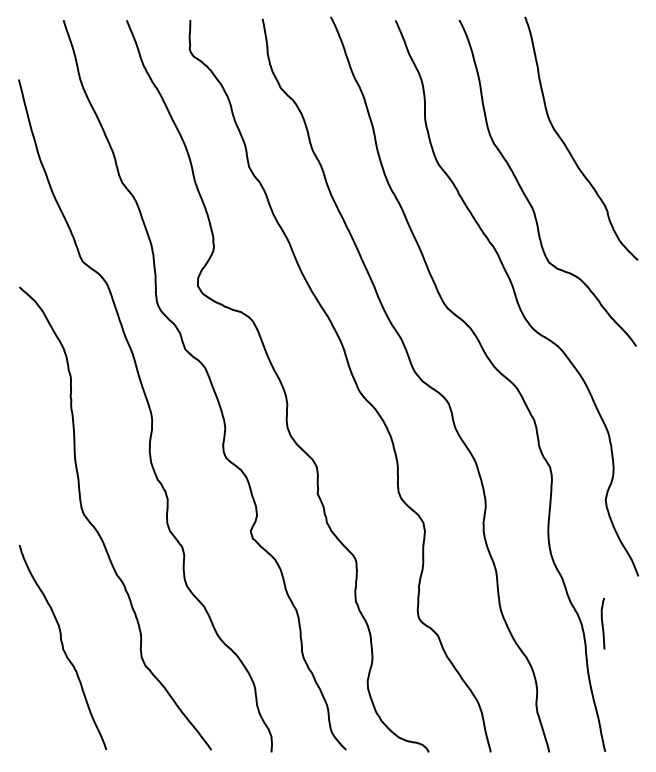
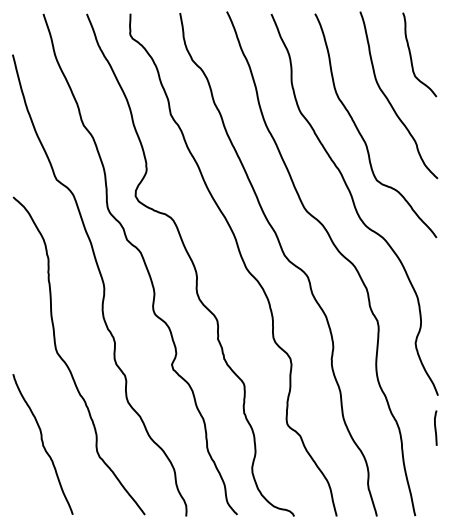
curve: (599, 79) -> (411, 54), added
curve: (602, 622) -> (435, 427), moved

